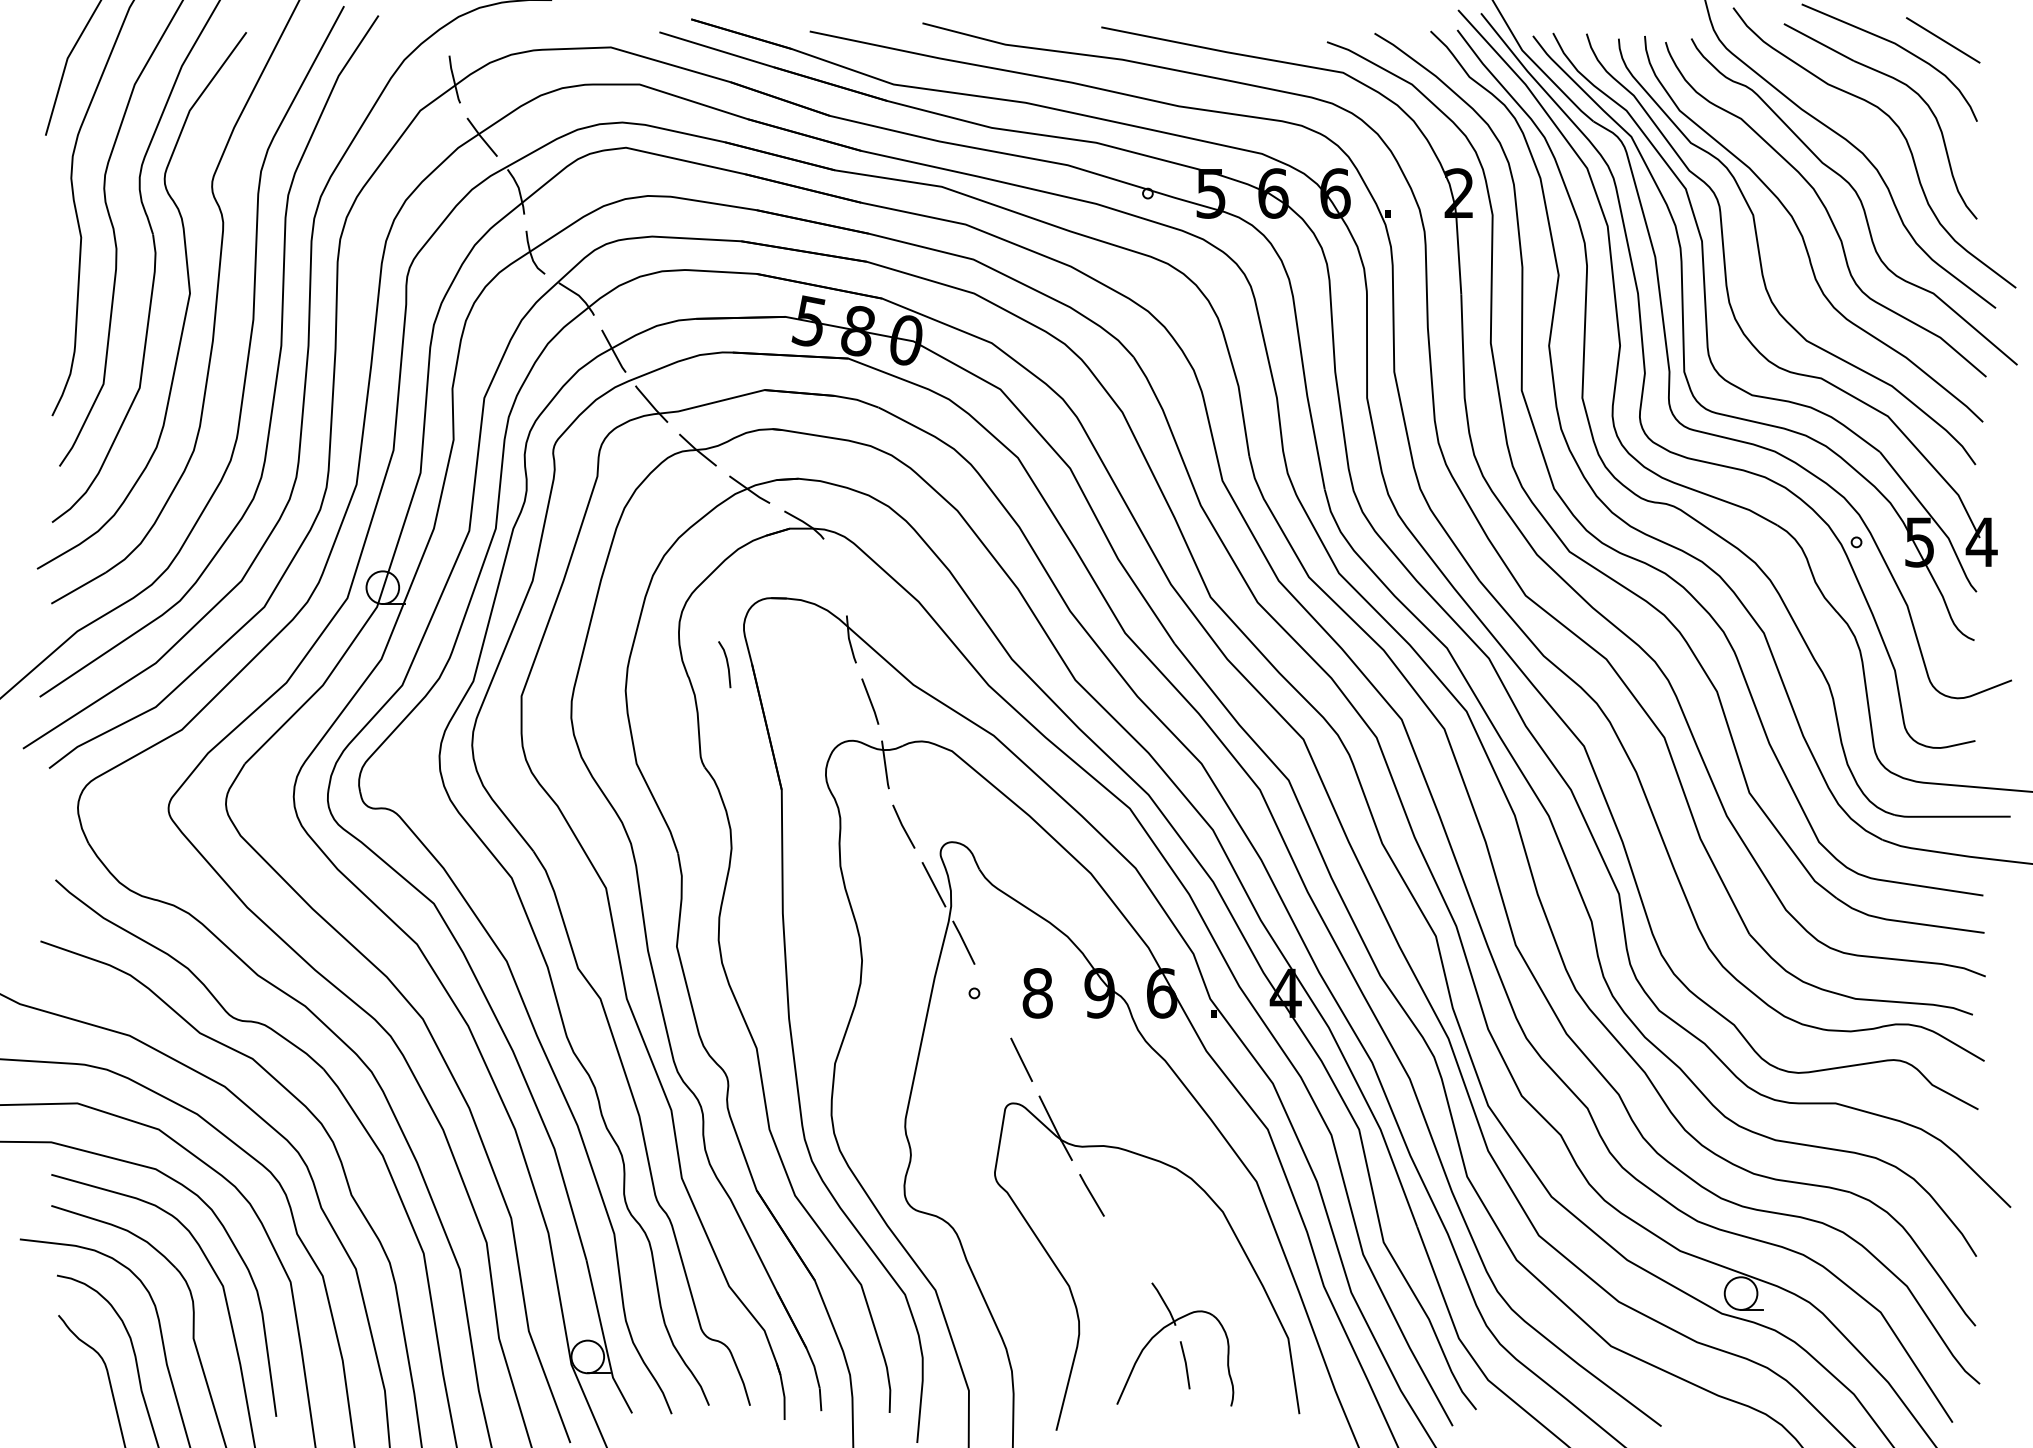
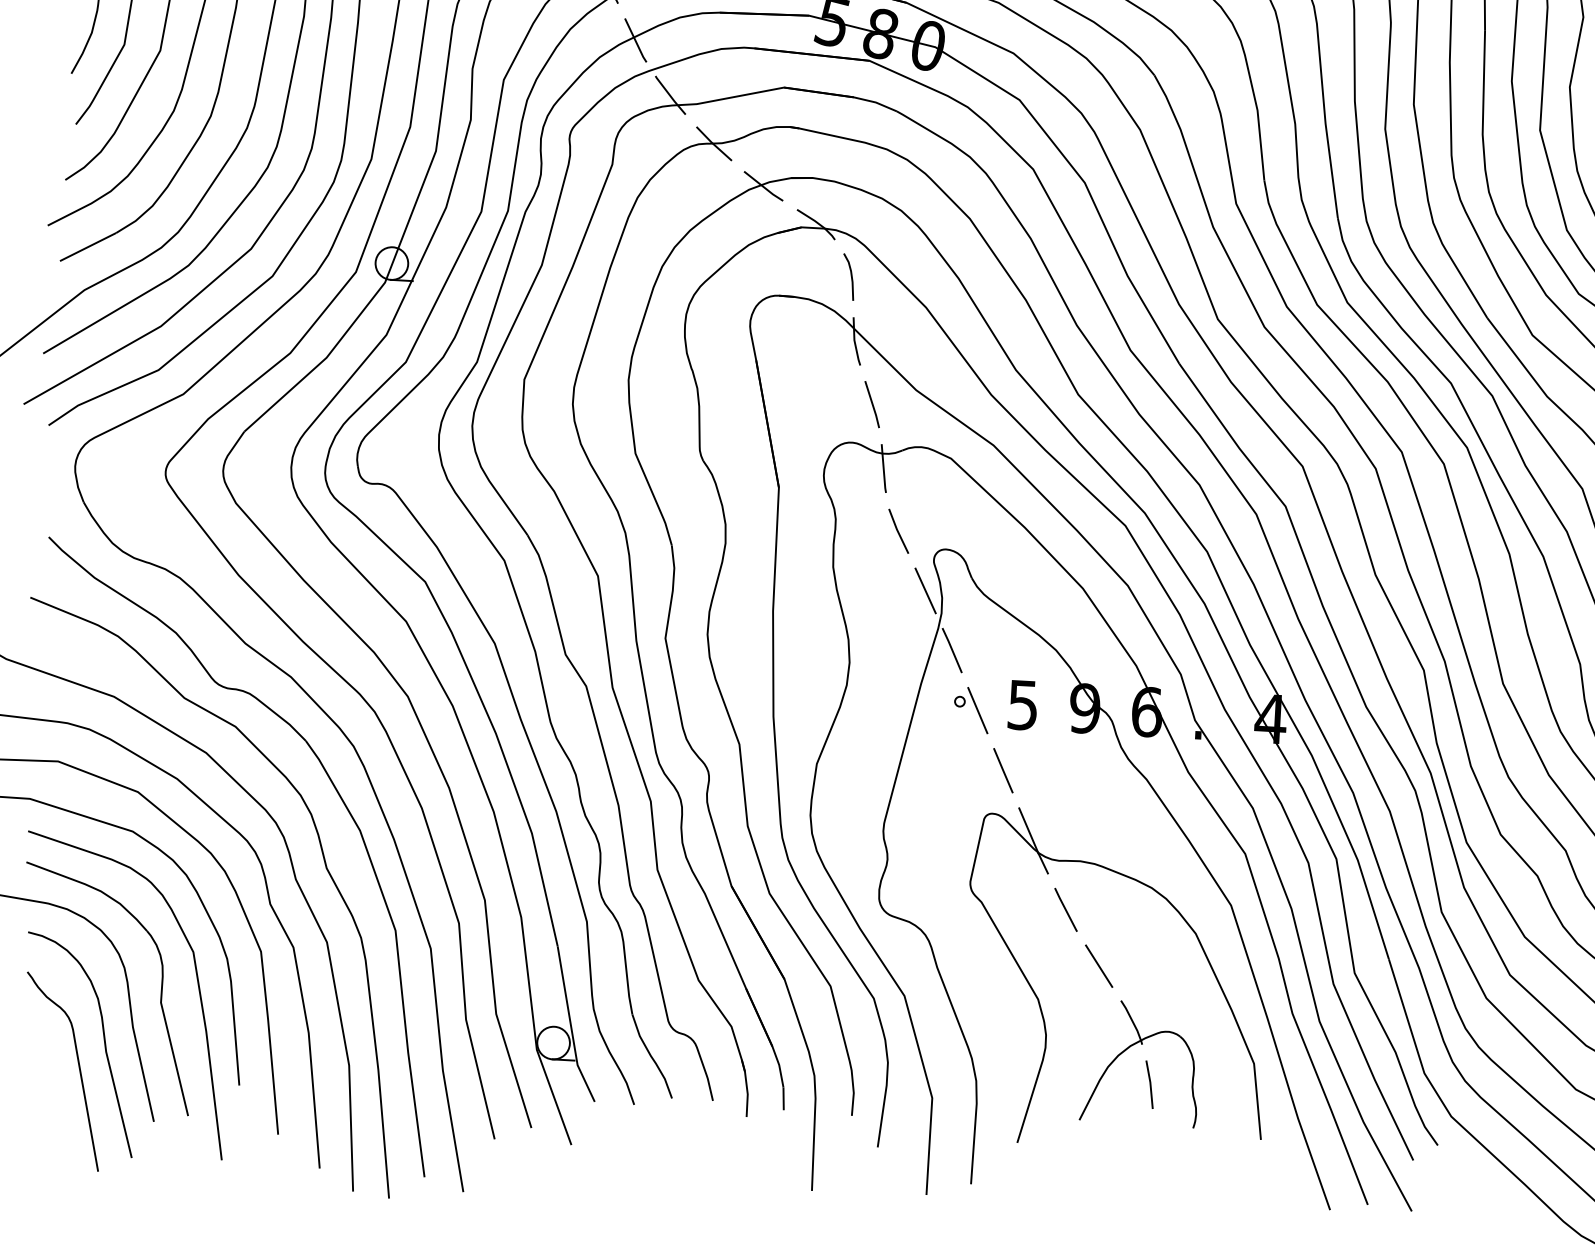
line: (726, 663) -> (850, 276), moved
text: (1037, 993) -> (1022, 705), 8 -> 5
line: (992, 1001) -> (977, 710), added
line: (1127, 1249) -> (1098, 965), added

